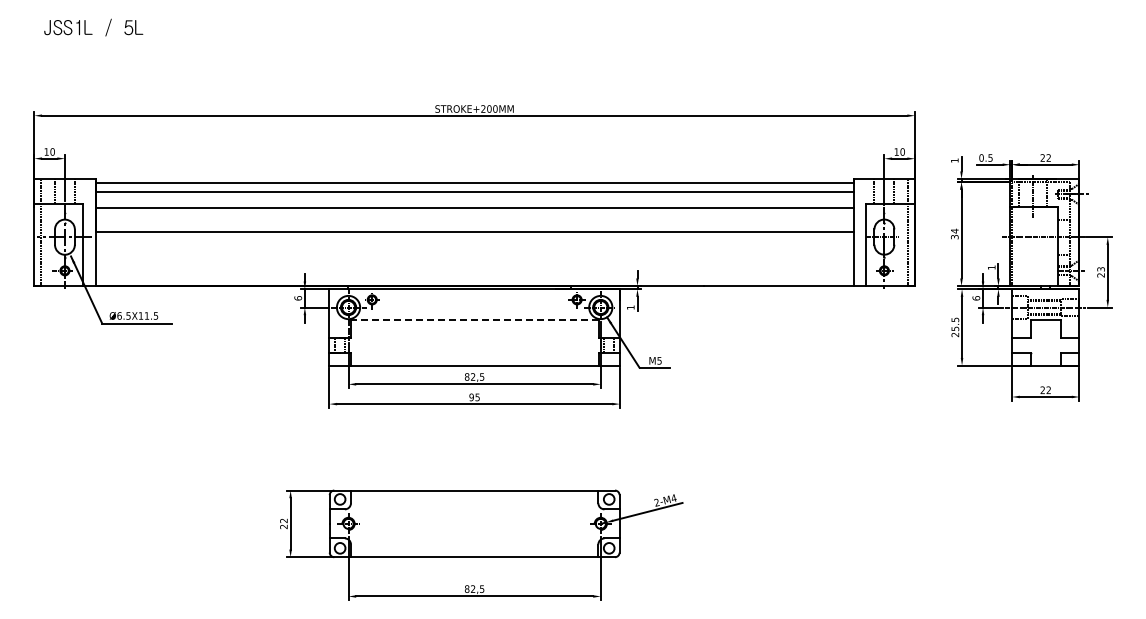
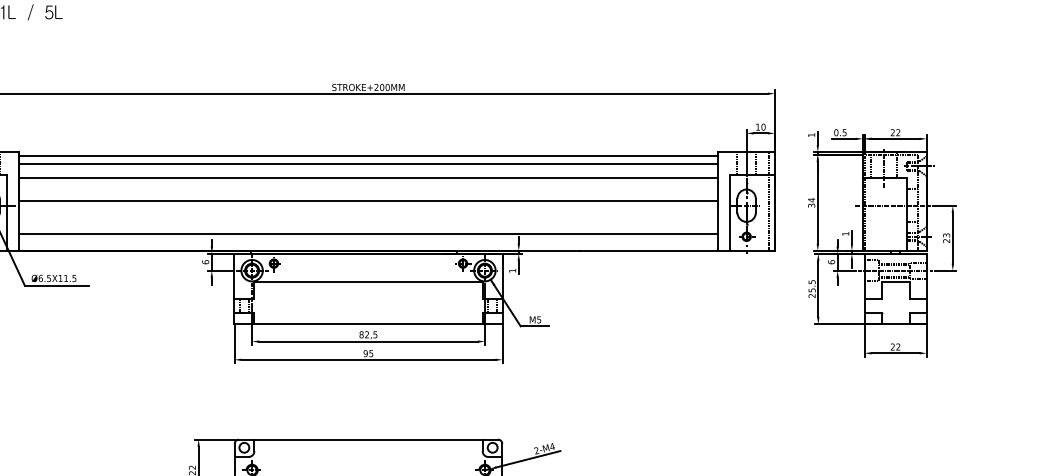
line: (474, 267) -> (368, 233), added
line: (474, 319) -> (368, 281), dashed -> solid

